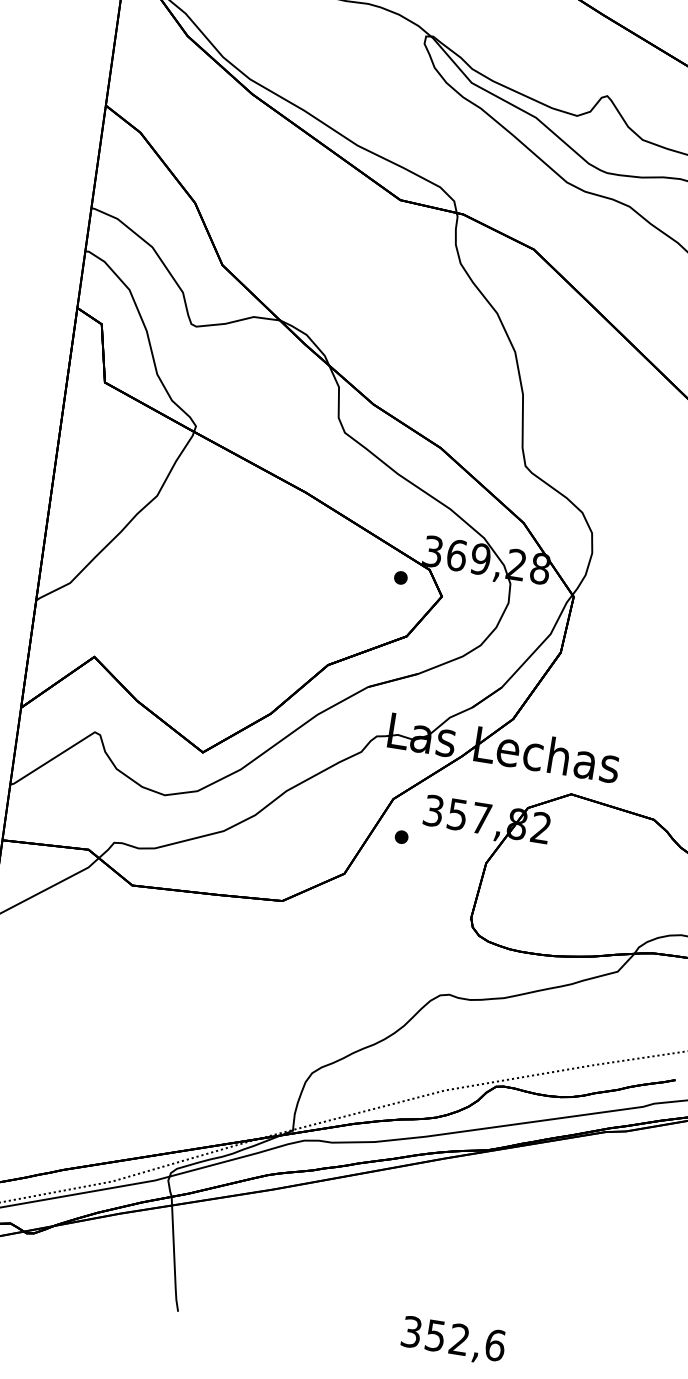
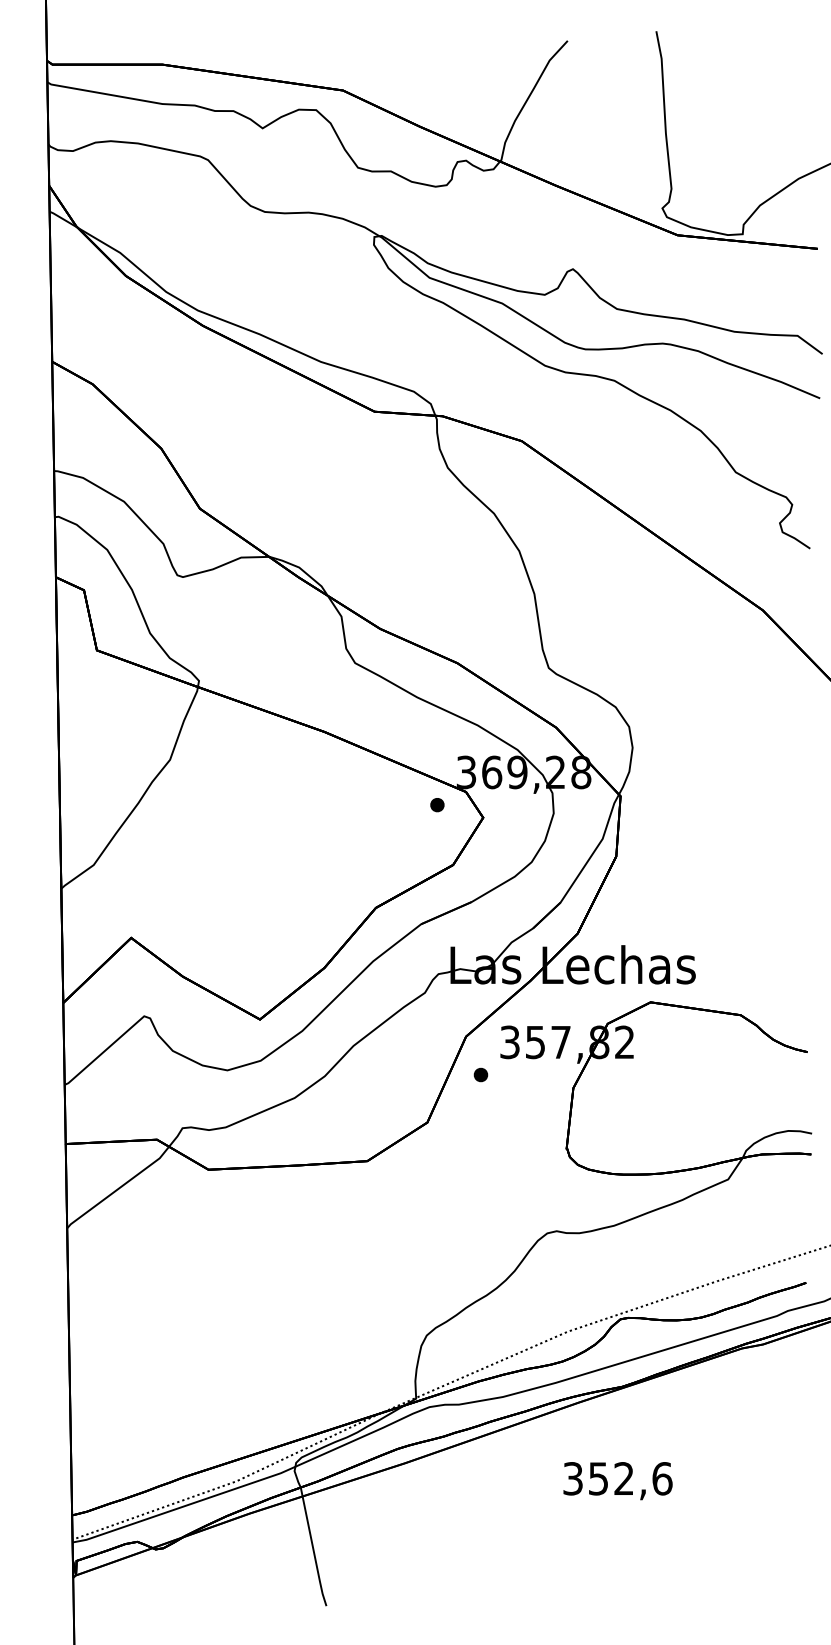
text: (452, 1341) -> (617, 1481), moved

